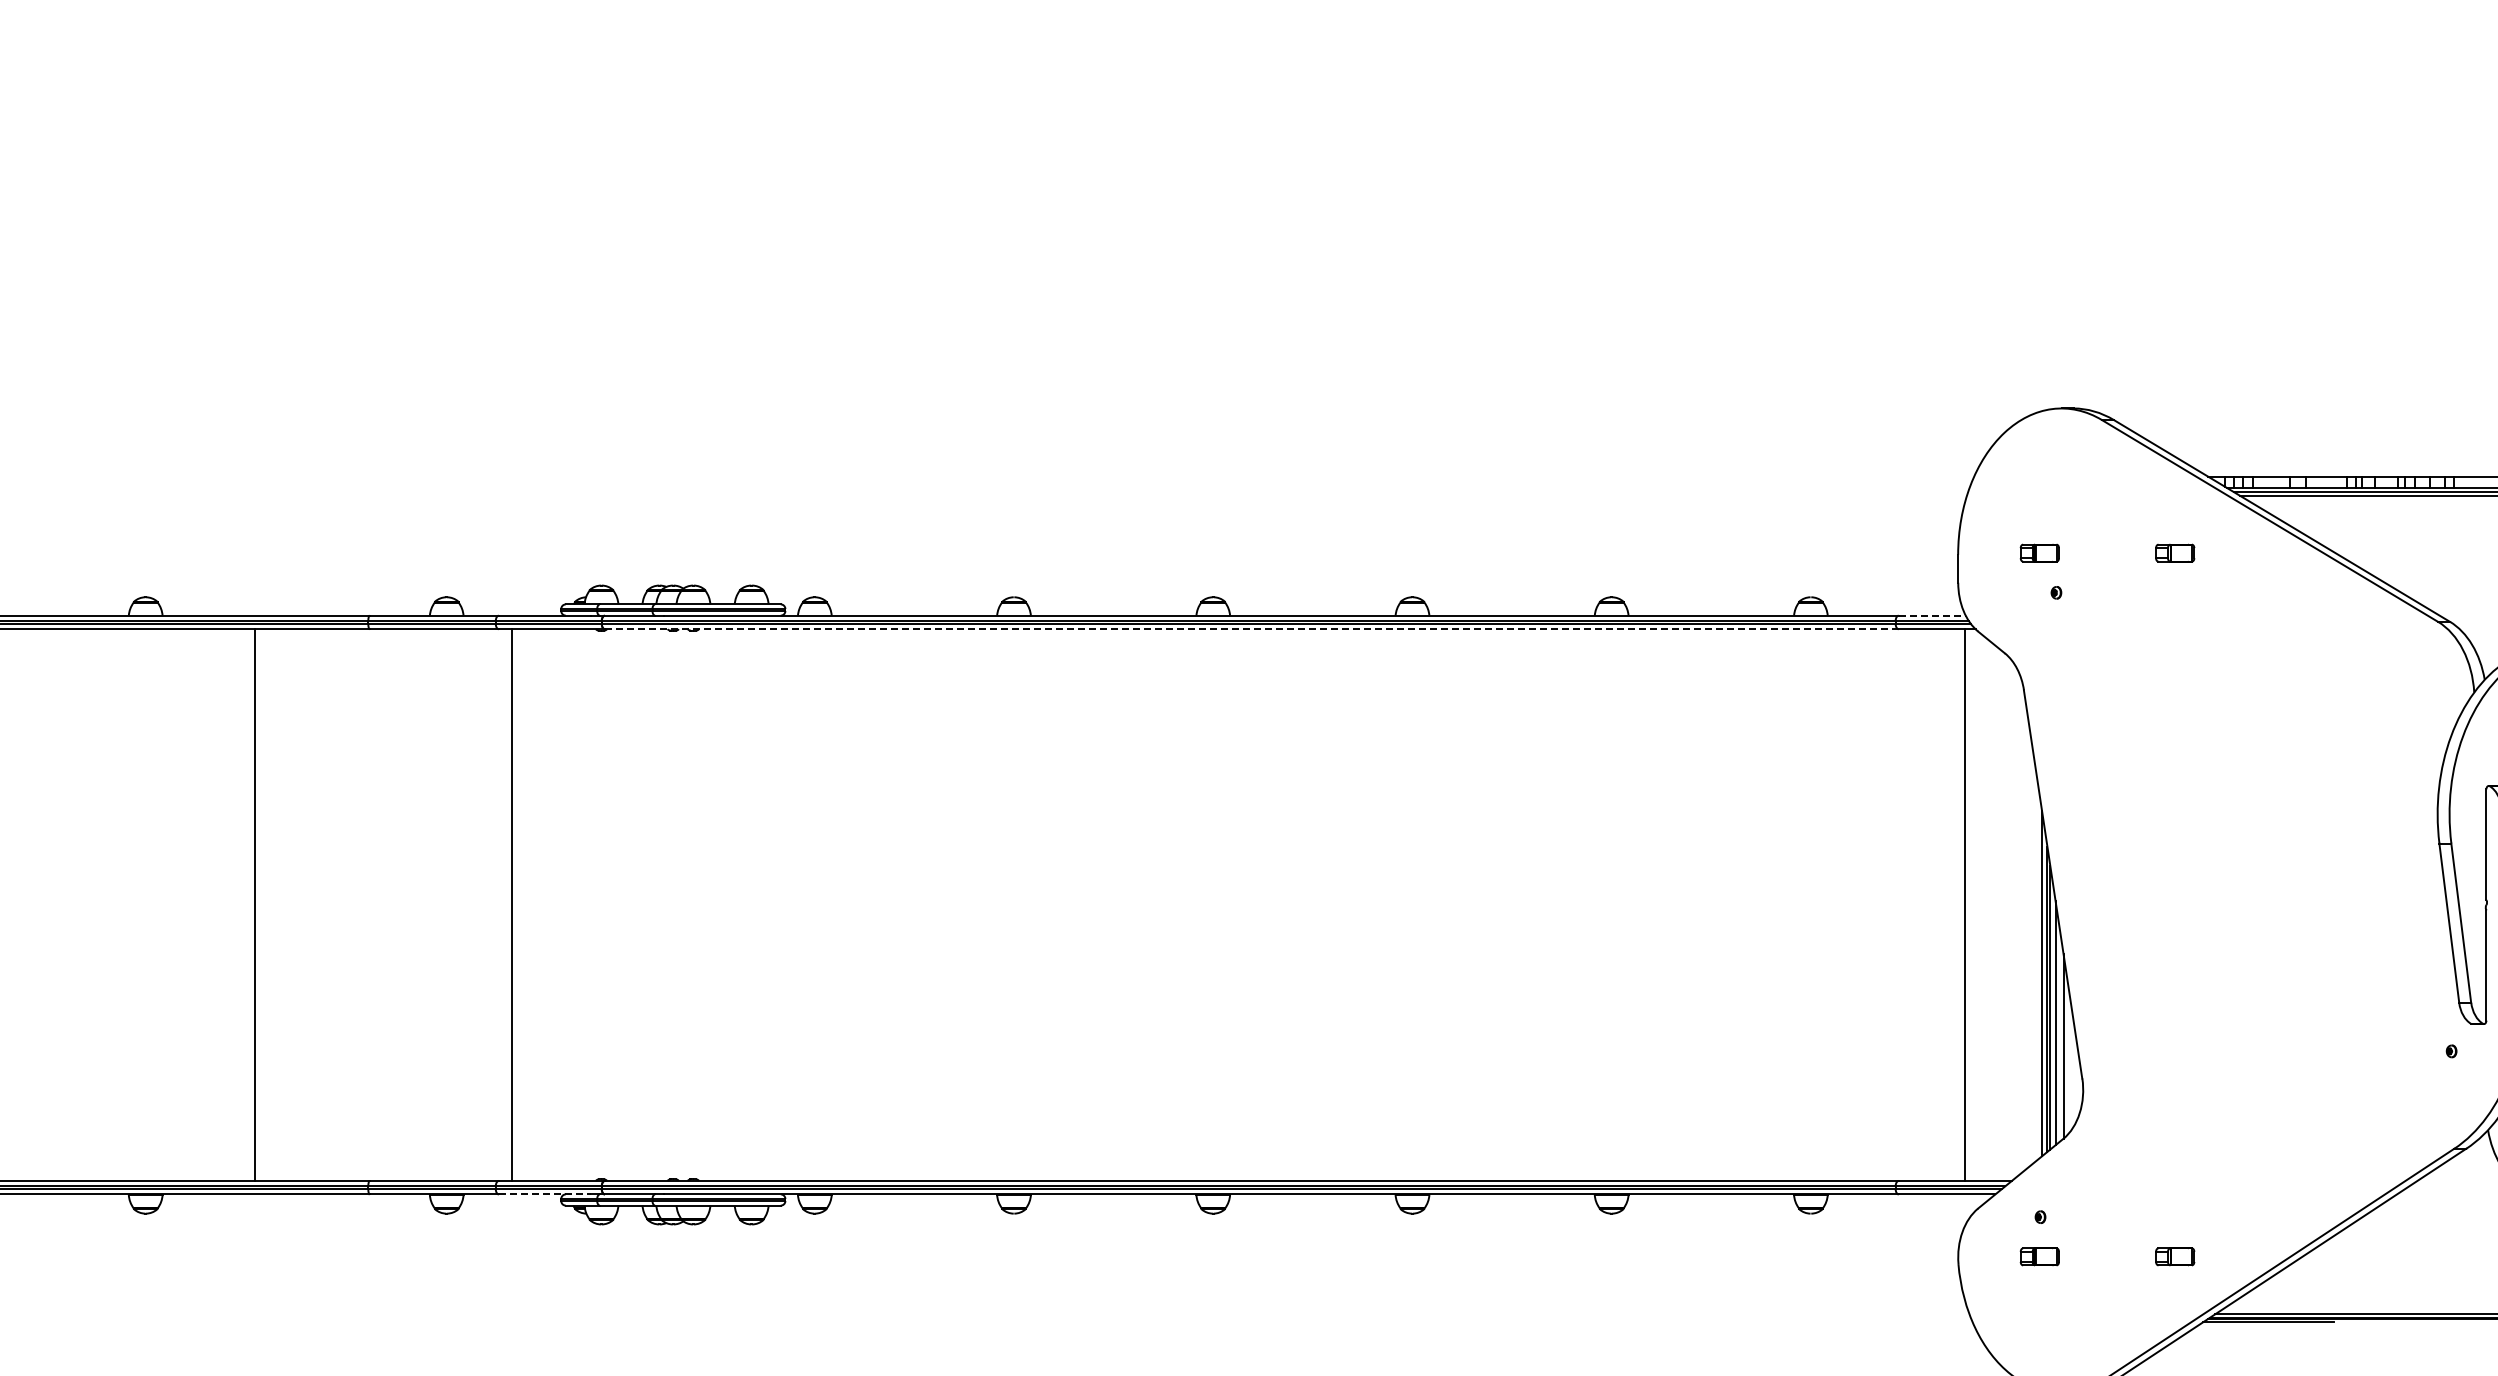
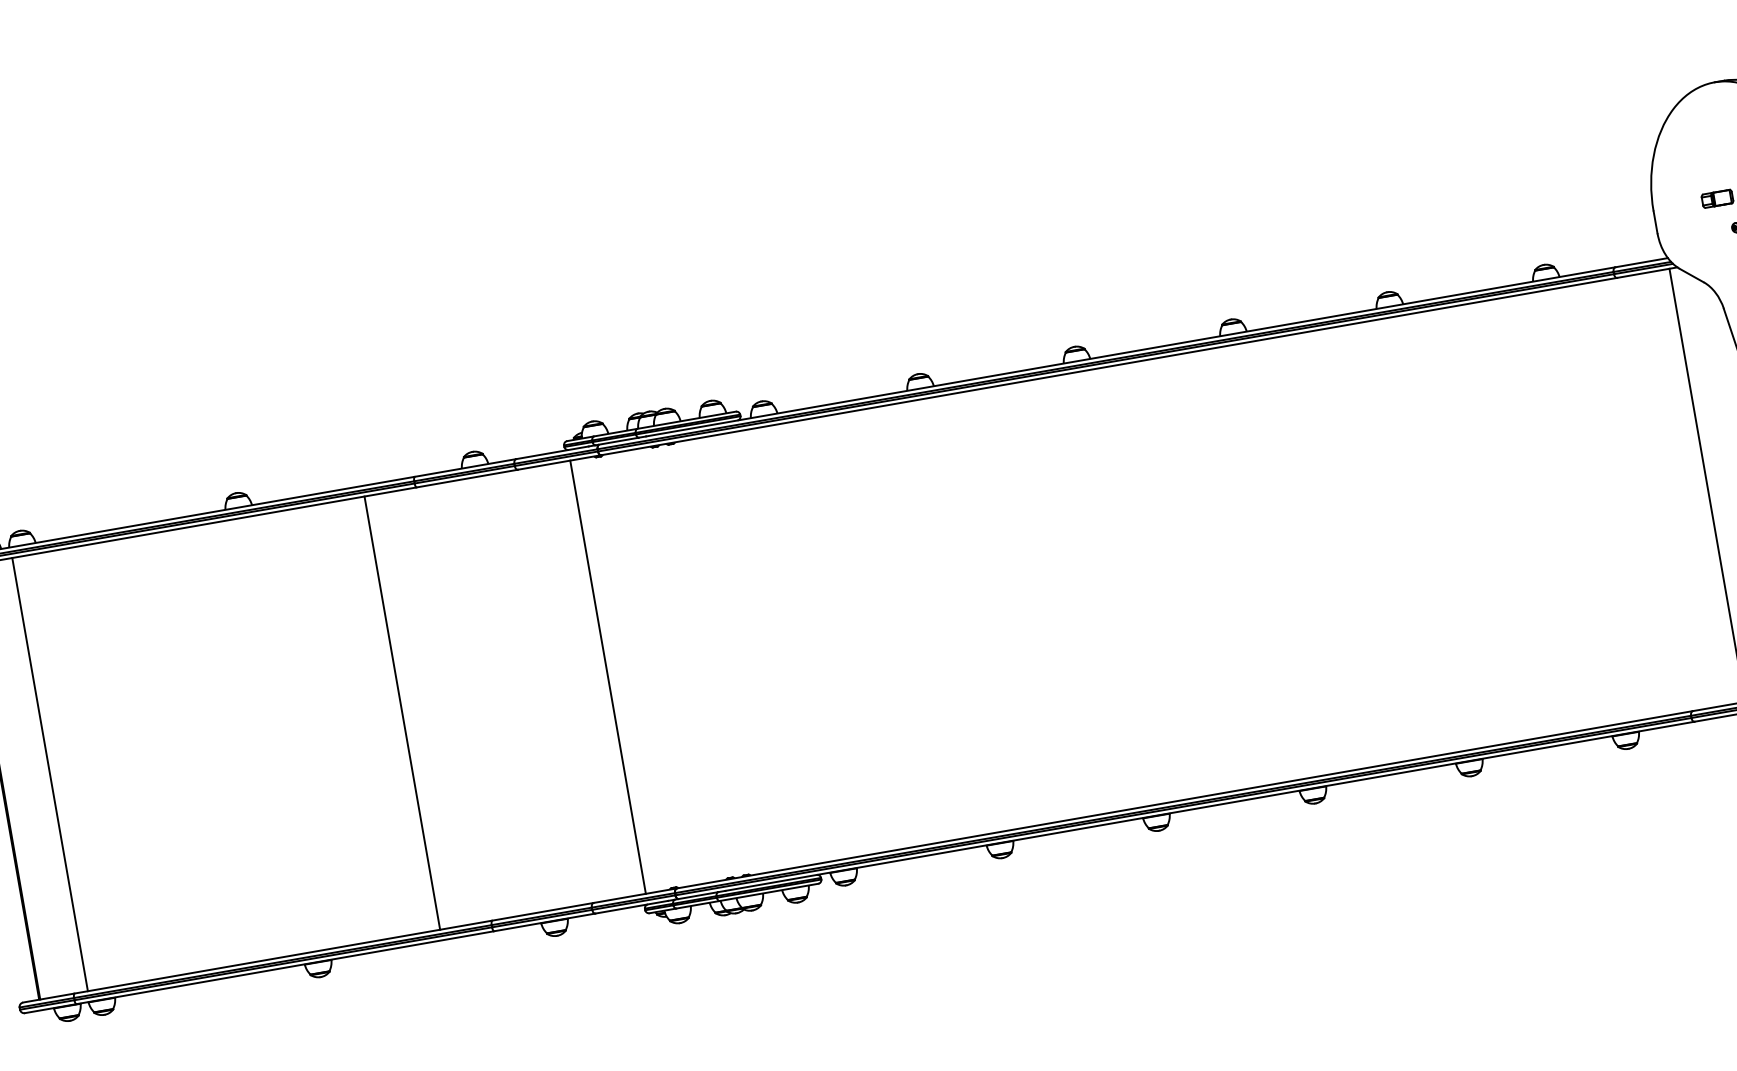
line: (1932, 615) -> (1641, 262), dashed -> solid
line: (1251, 629) -> (1108, 366), dashed -> solid
line: (254, 904) -> (402, 712), moved
line: (511, 904) -> (607, 676), moved
line: (545, 1194) -> (632, 907), dashed -> solid

